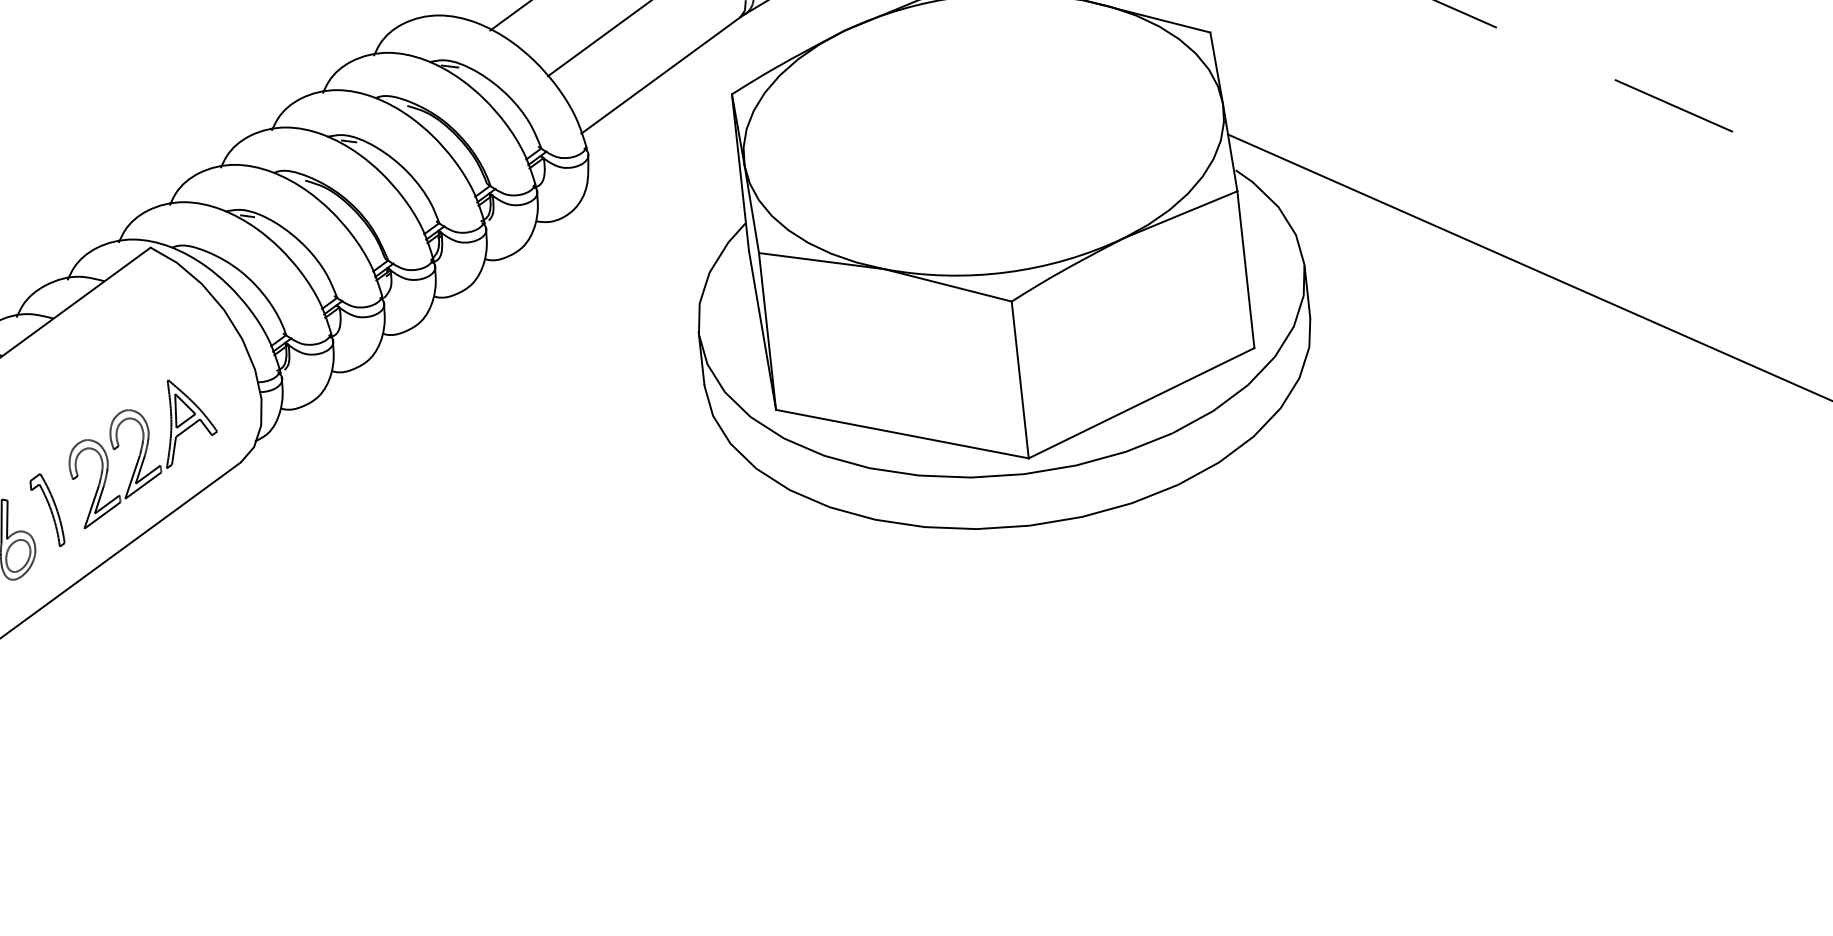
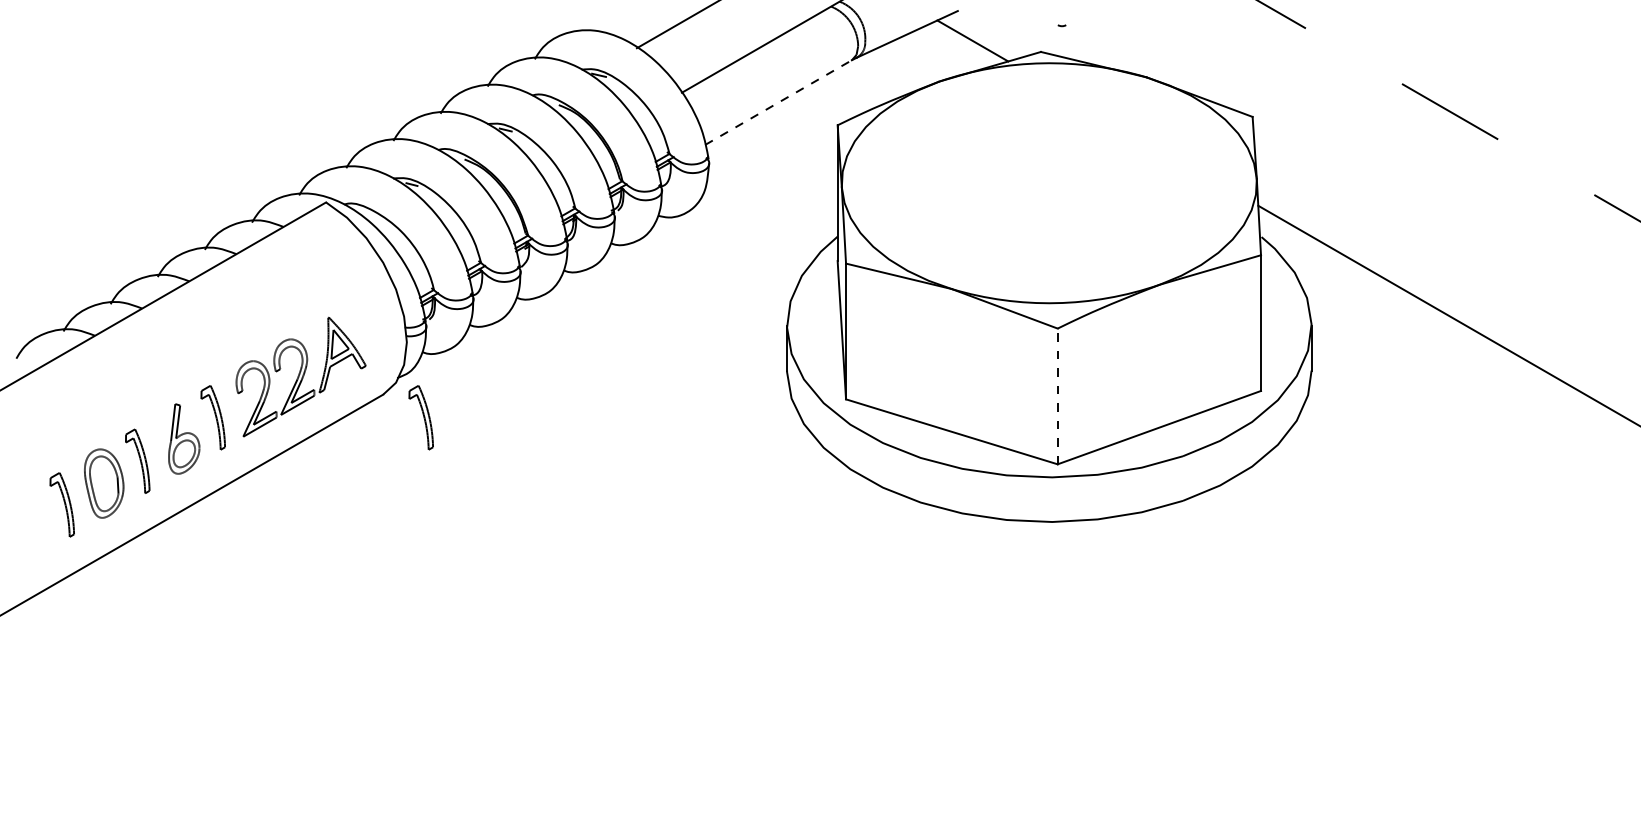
line: (660, 75) -> (778, 102), solid -> dashed
line: (1019, 380) -> (1057, 396), solid -> dashed
part: (286, 484) -> (420, 417), added

